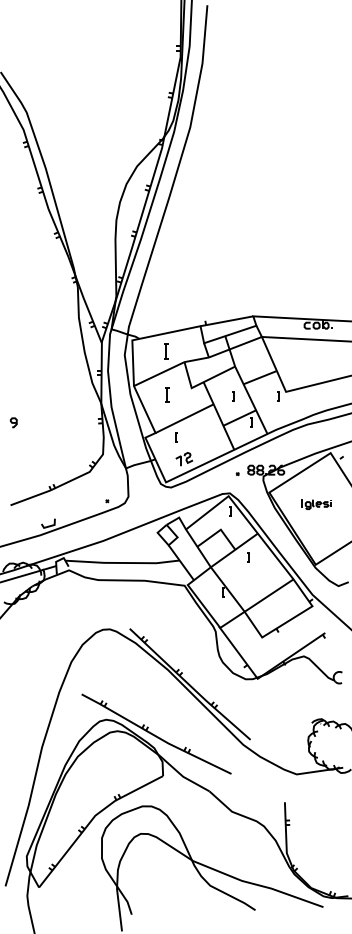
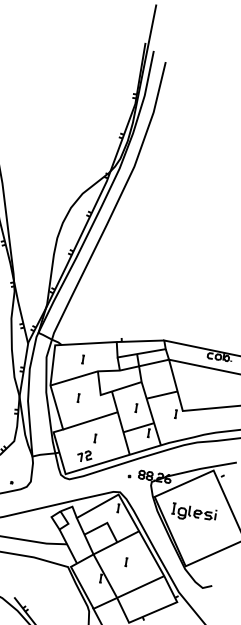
part: (165, 351) -> (82, 359), size x0.62
part: (167, 395) -> (78, 398), size x0.62
part: (176, 437) -> (95, 438), moved
part: (316, 504) -> (194, 513), size x1.67
part: (248, 557) -> (126, 562), moved

